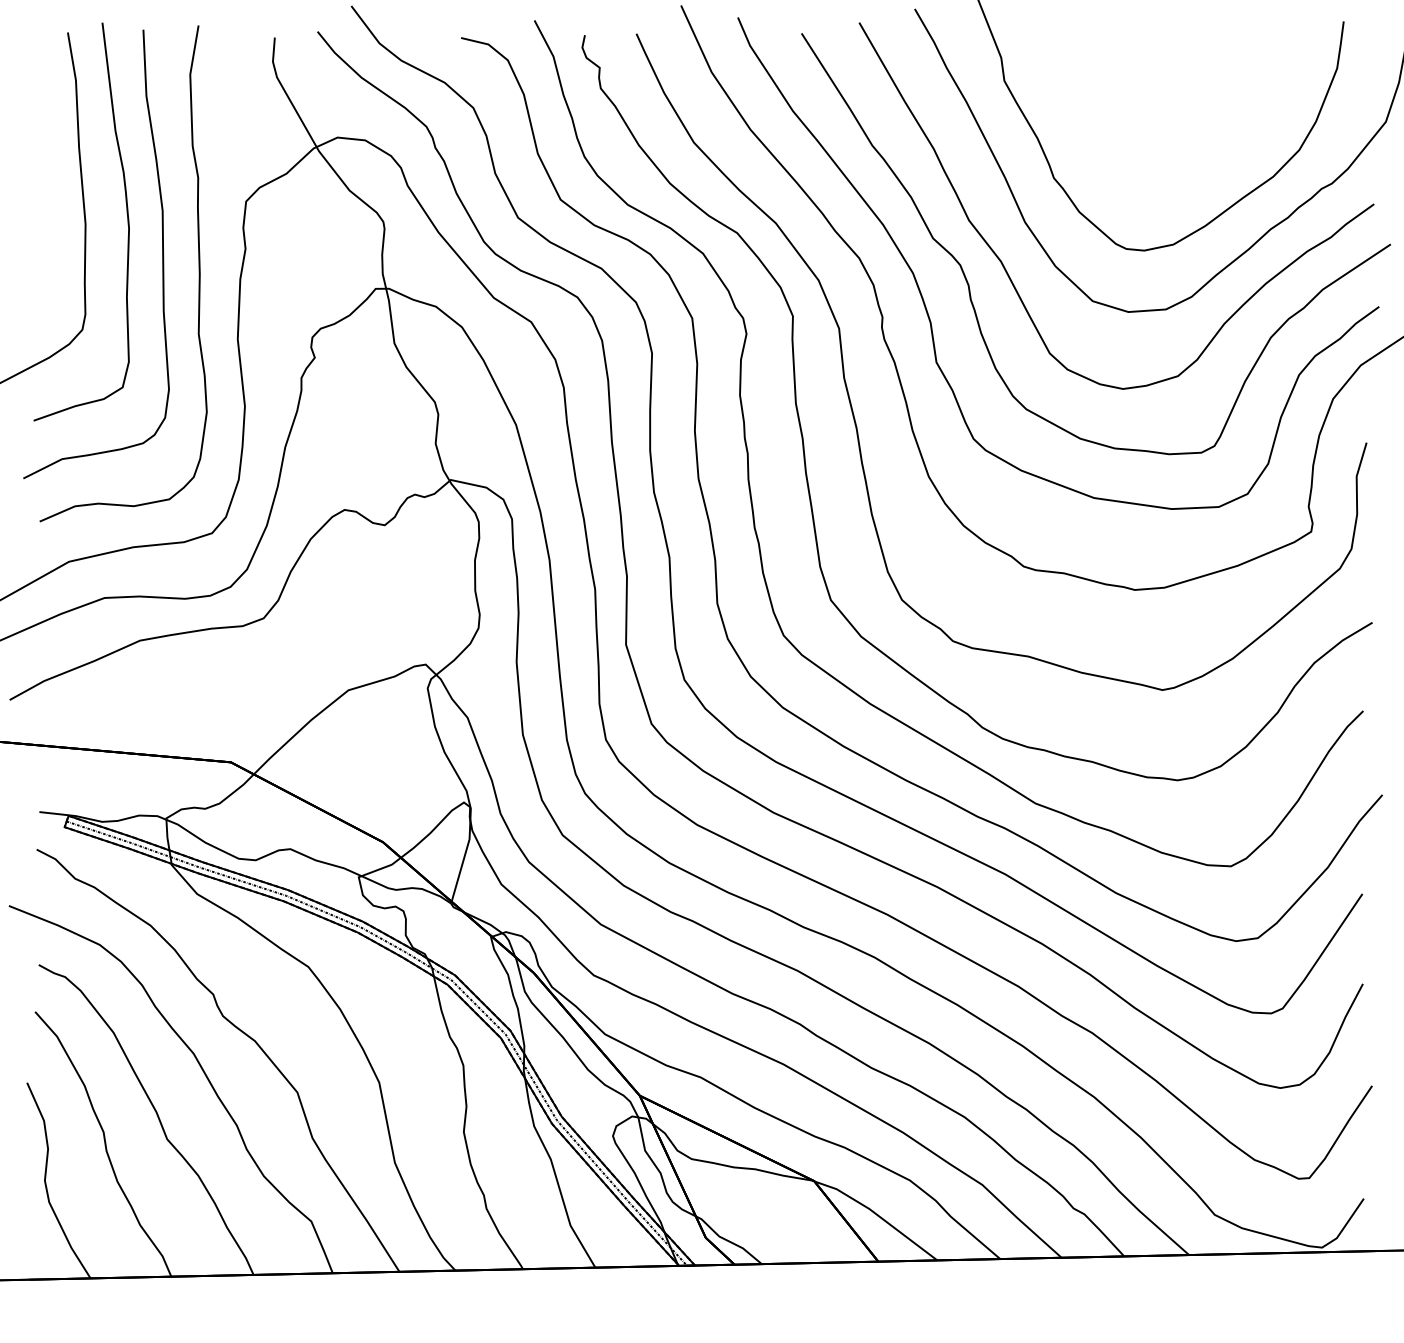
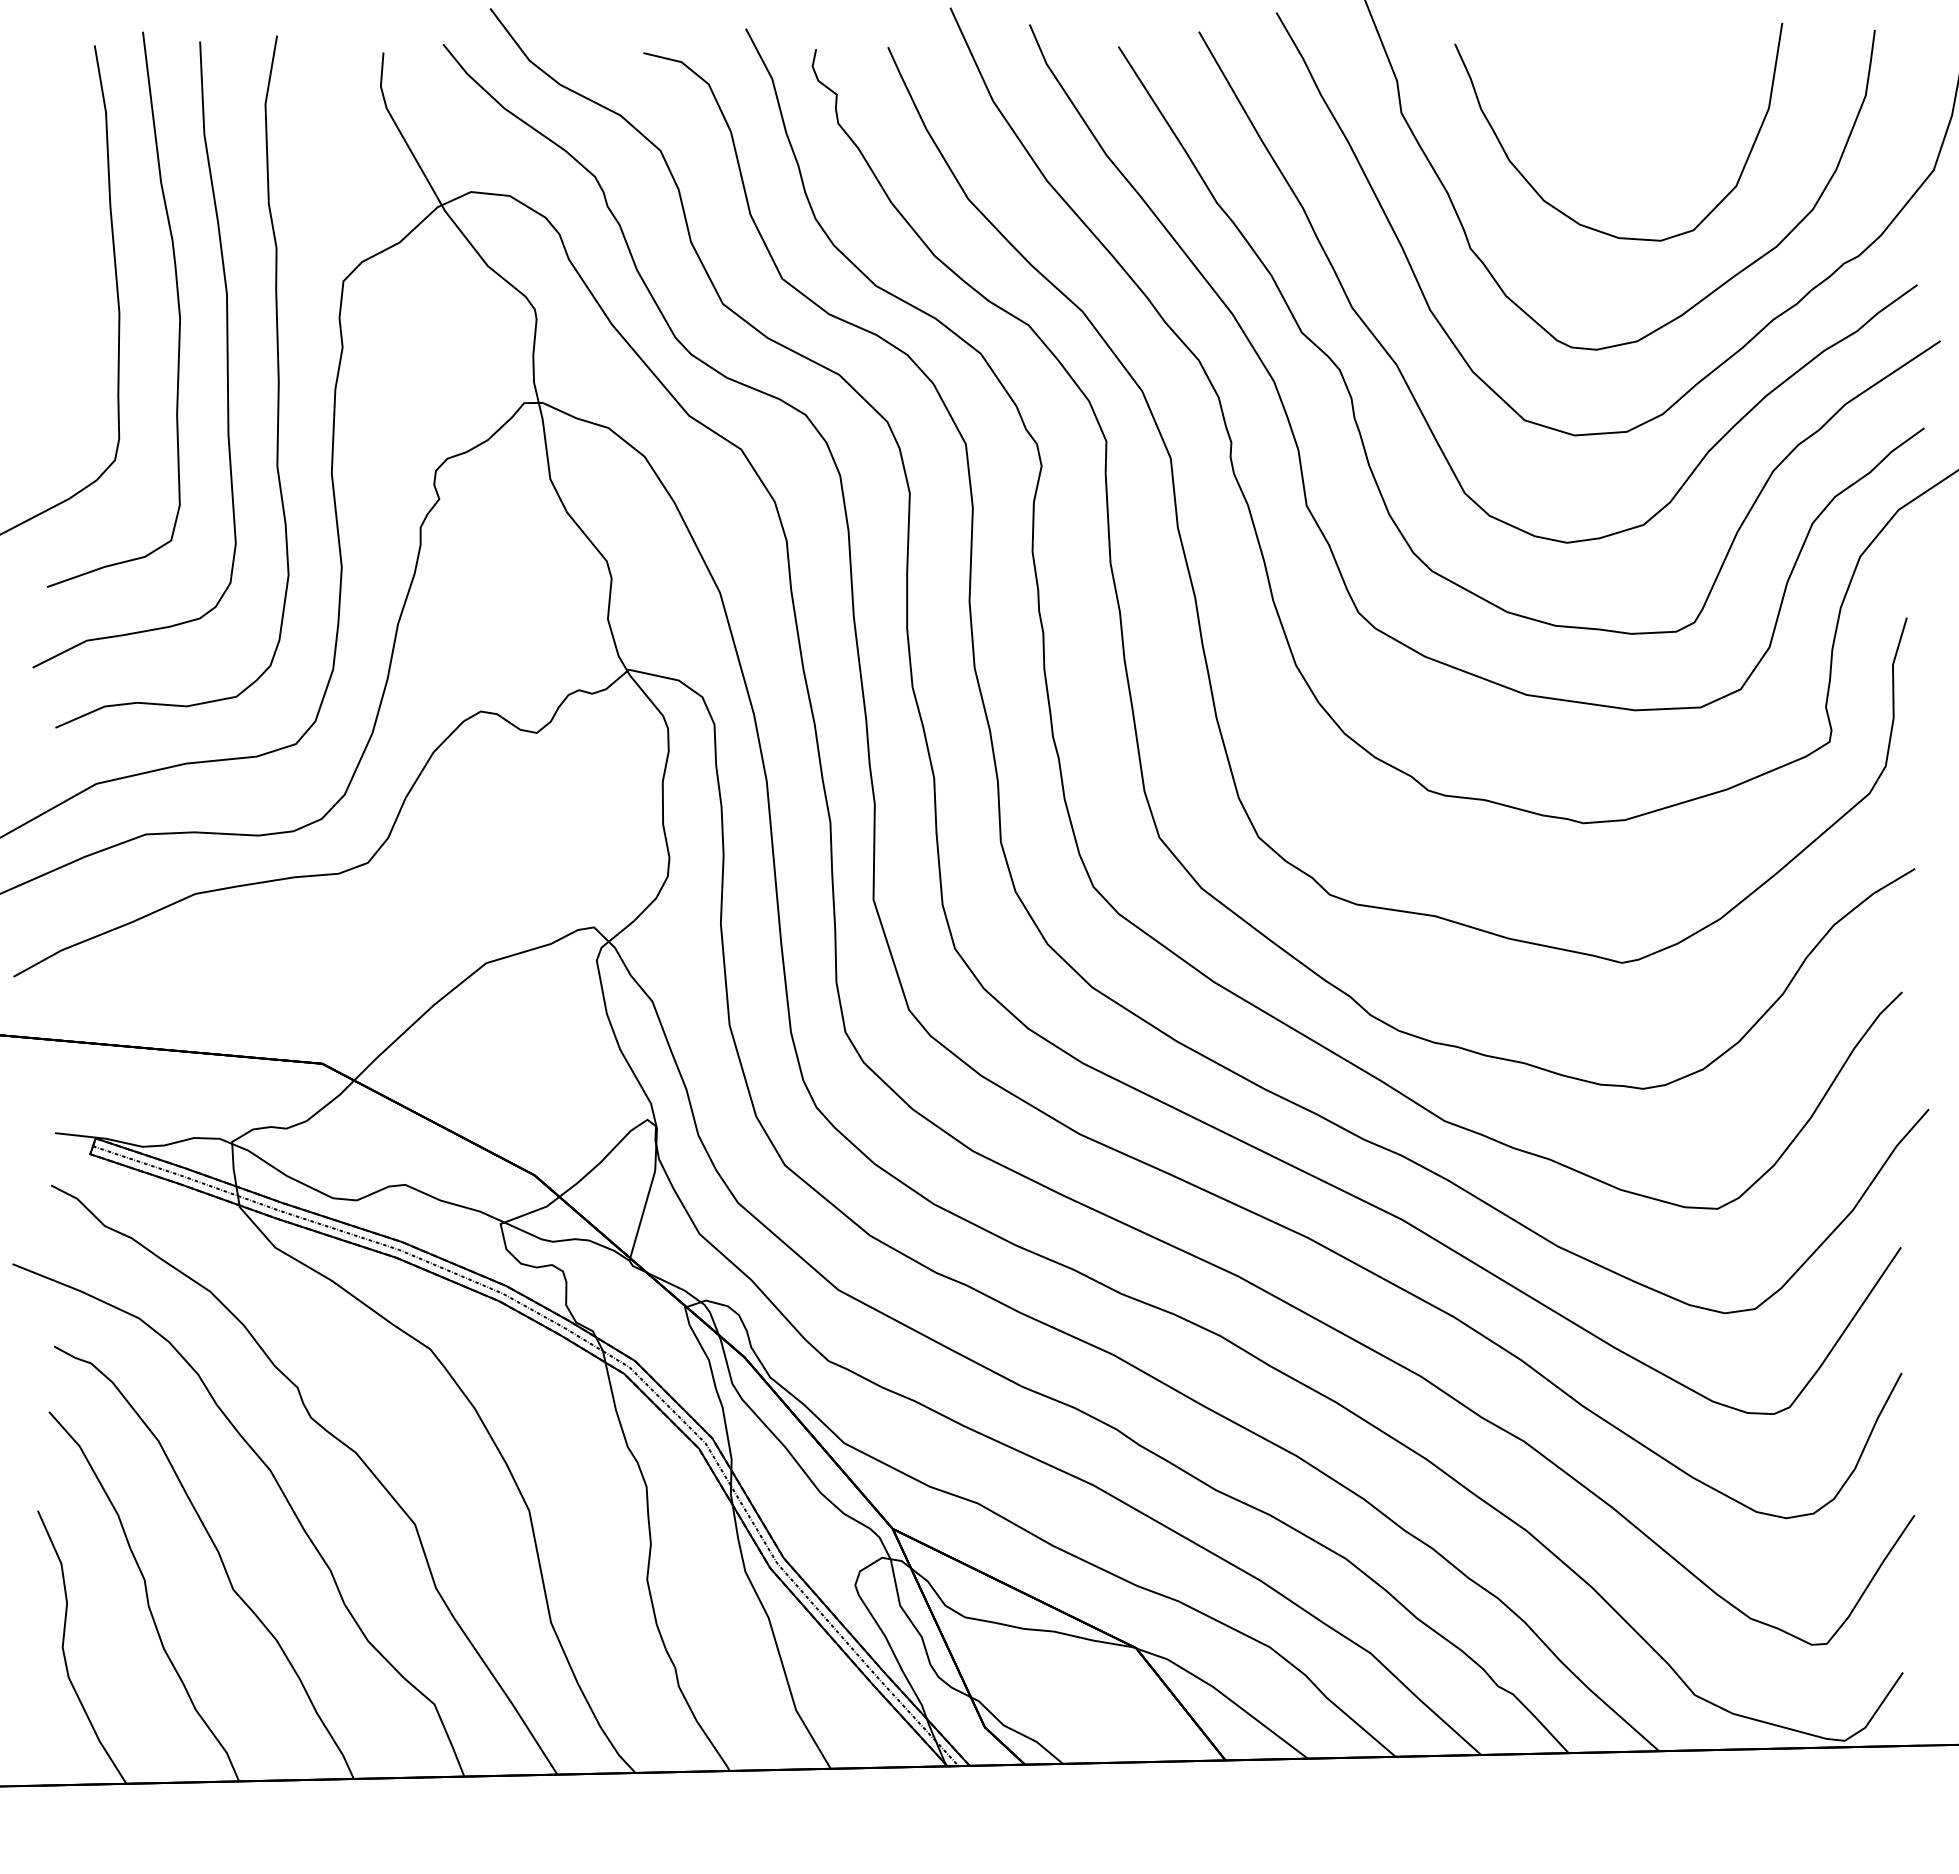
part: (1121, 152) -> (1565, 213), added

